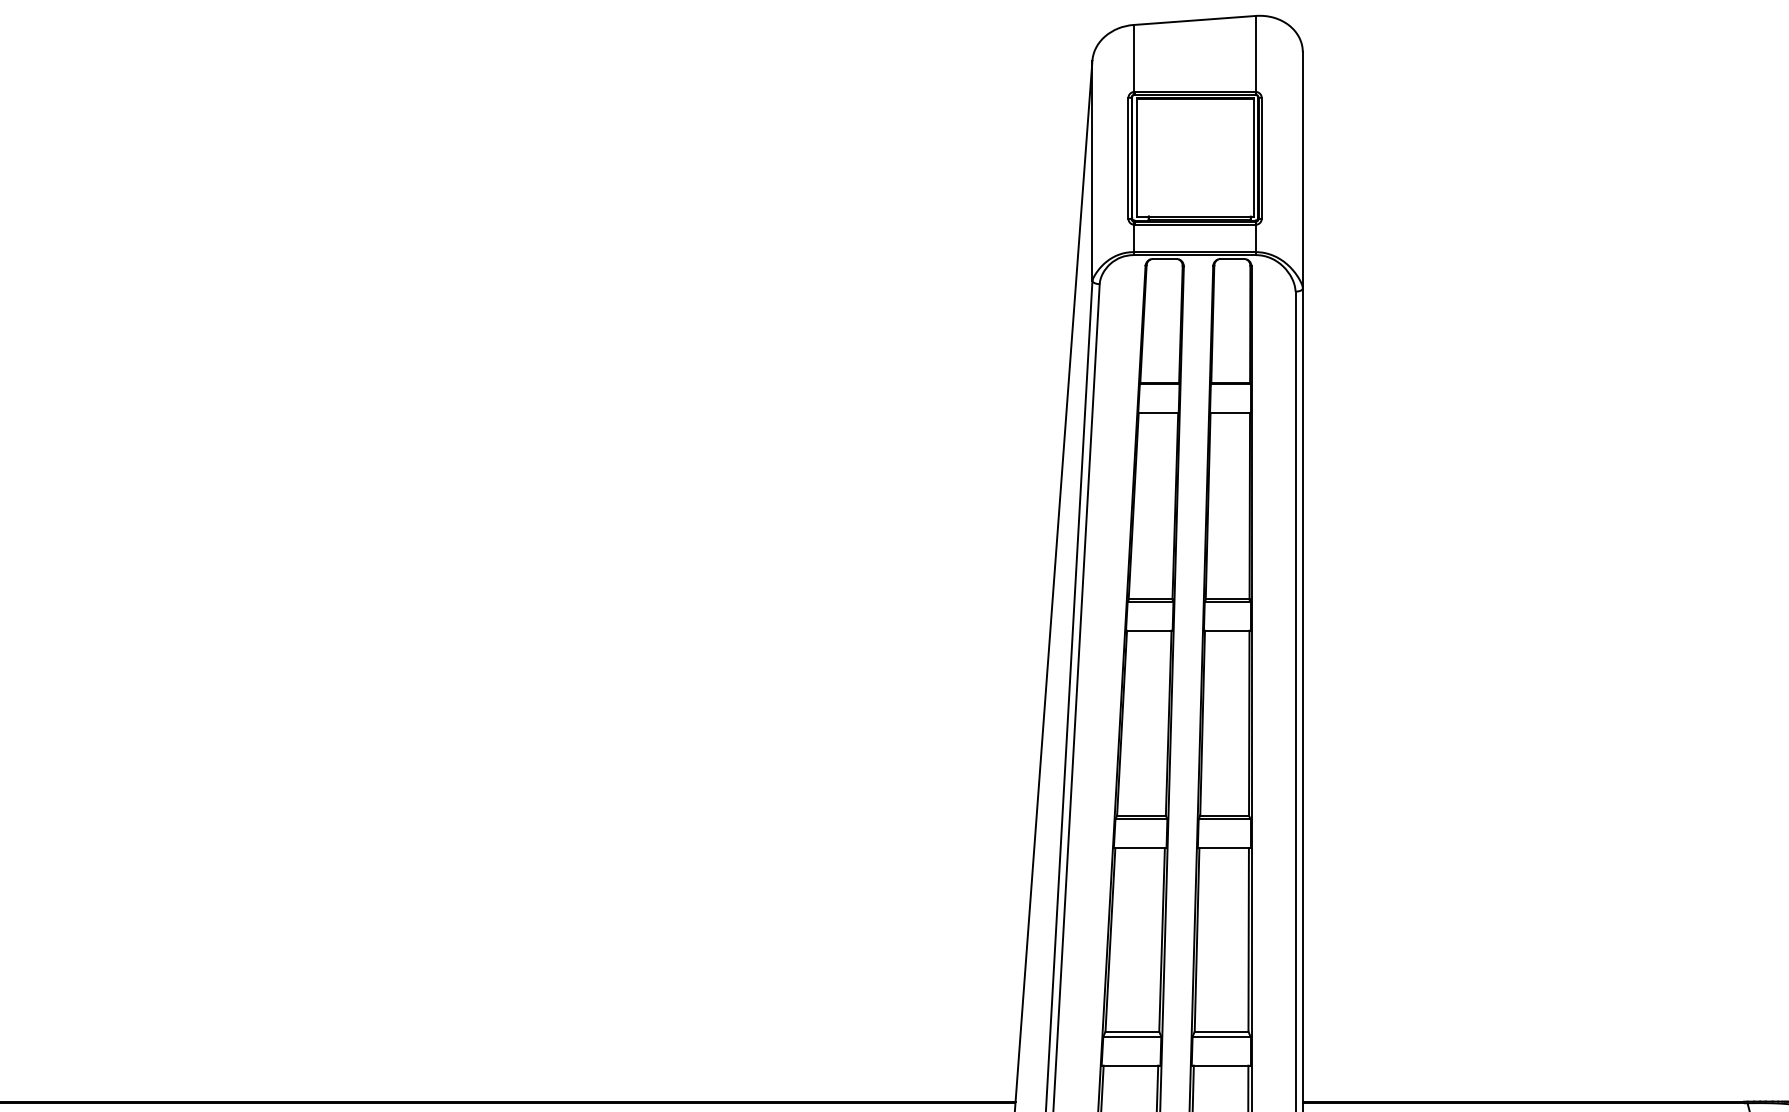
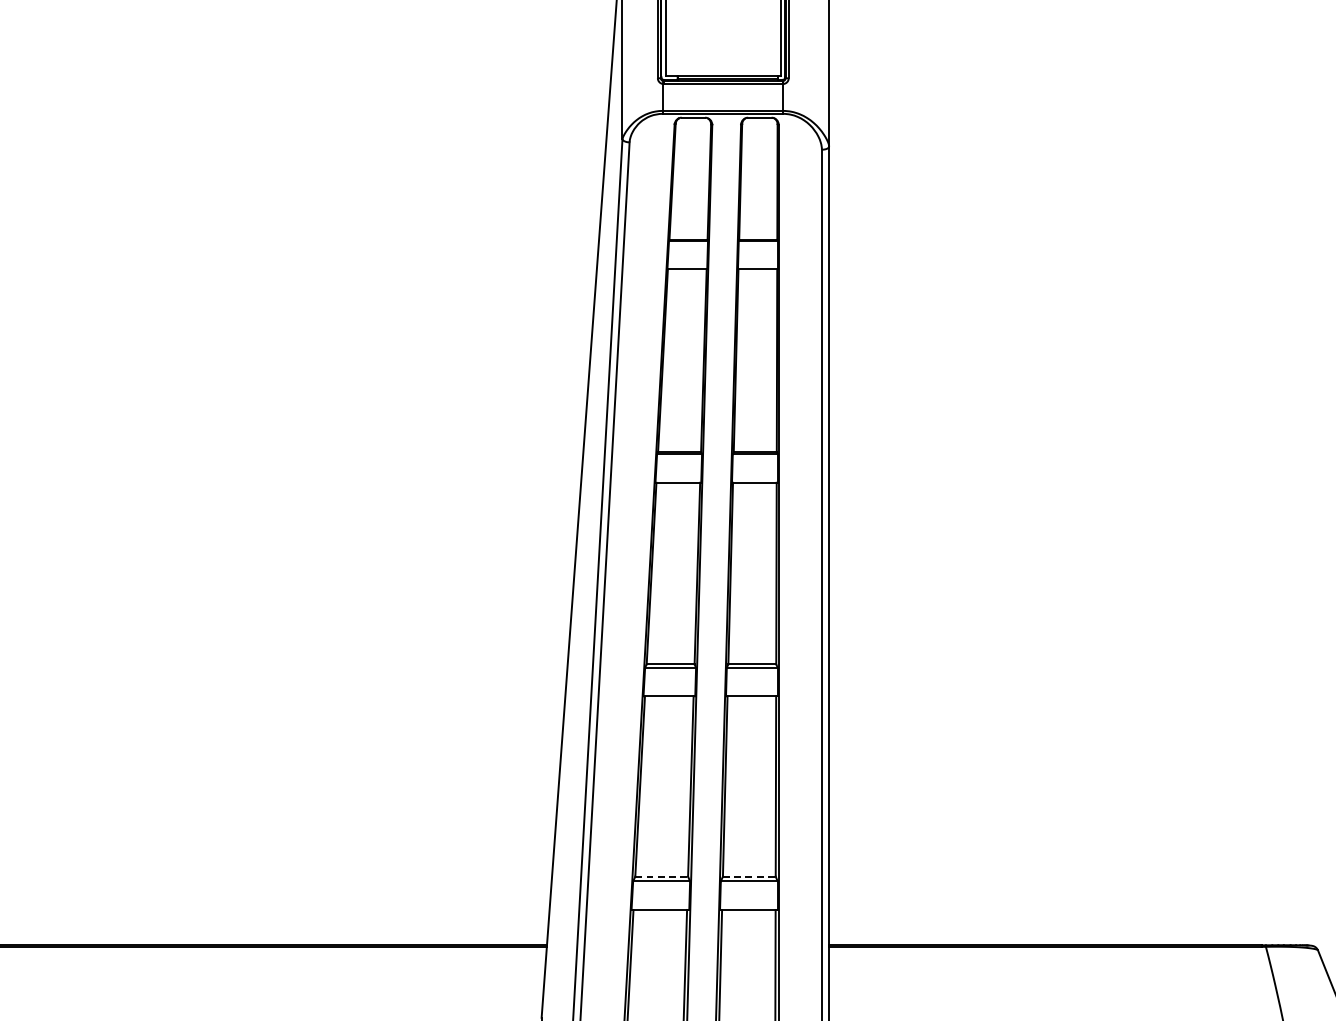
line: (1132, 1031) -> (661, 876), solid -> dashed
line: (1221, 1031) -> (749, 876), solid -> dashed

